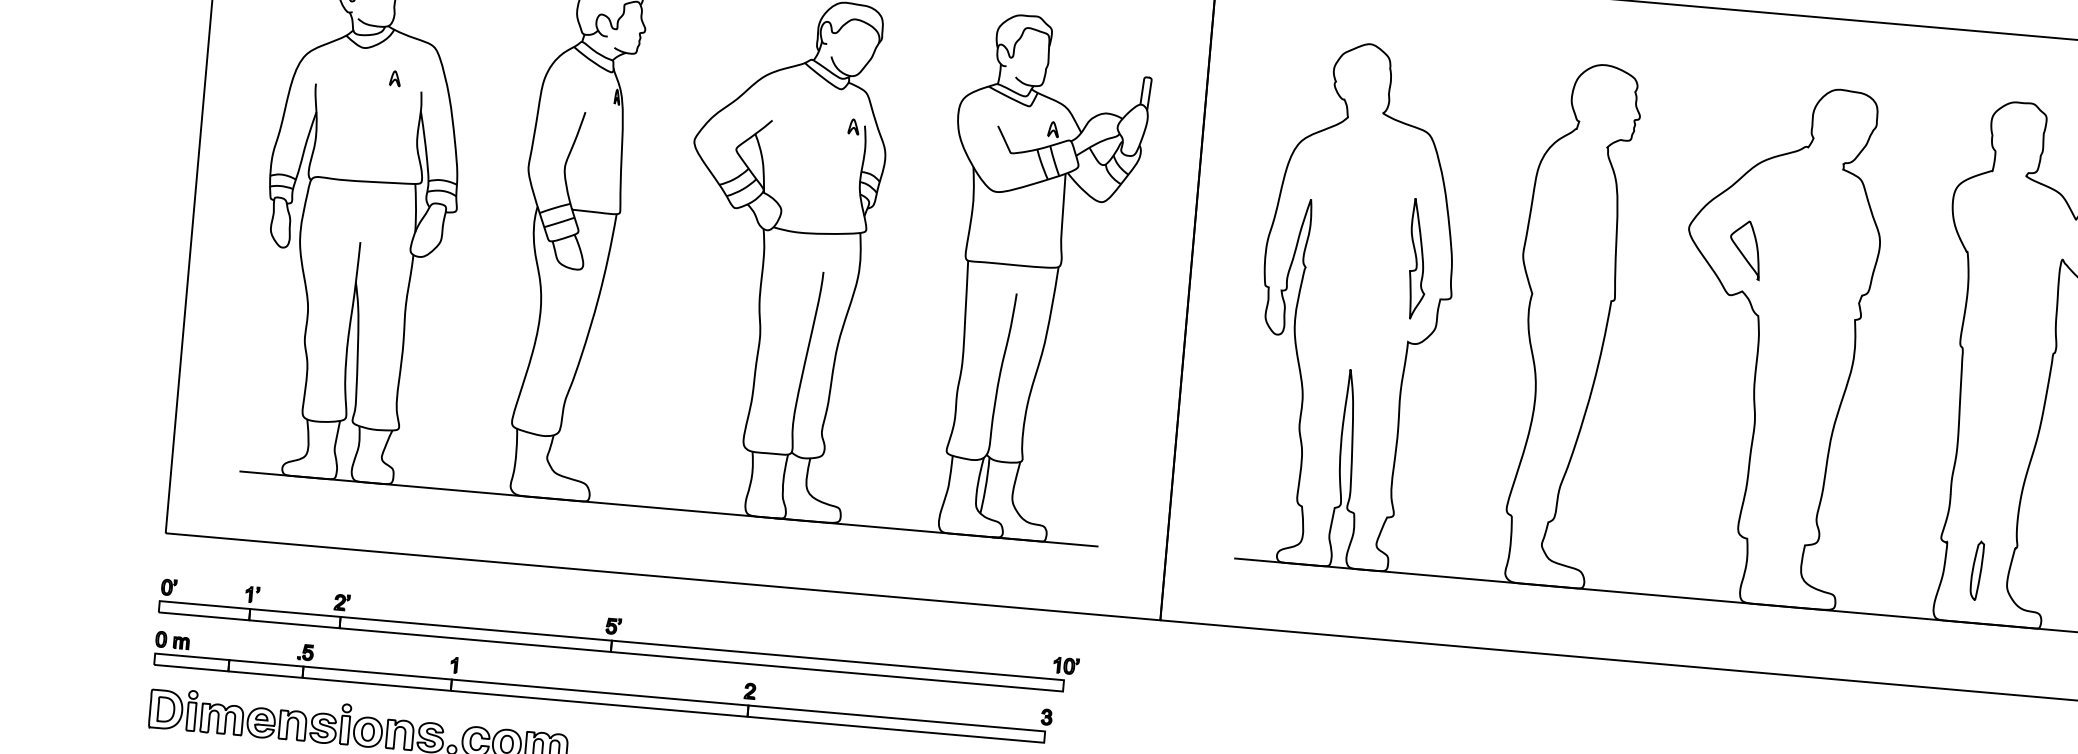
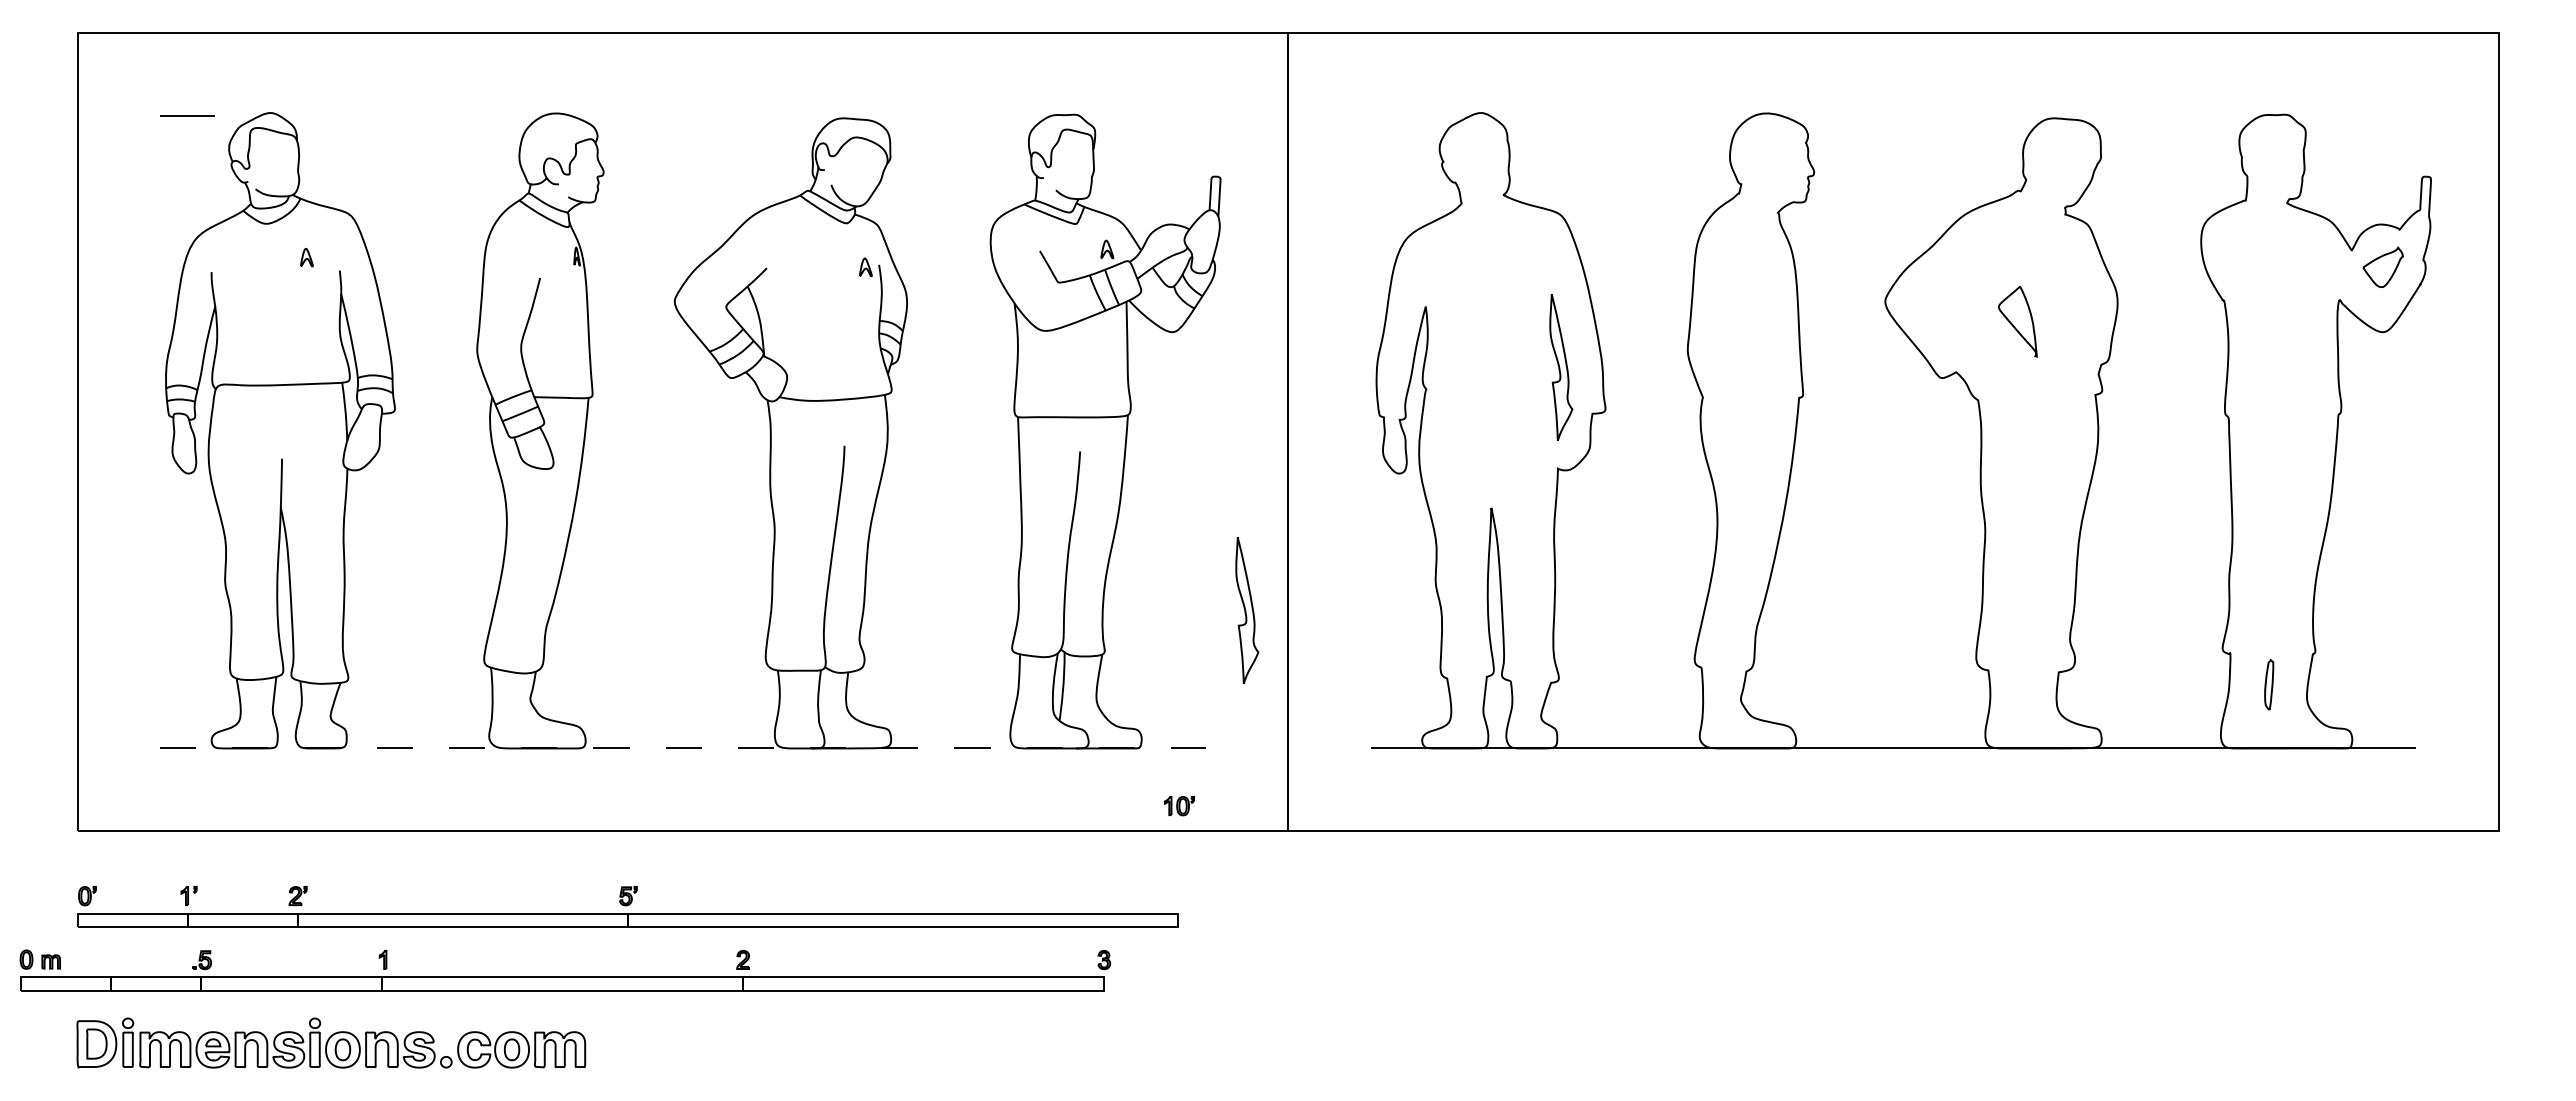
part: (1745, 249) -> (2017, 321), moved
part: (1142, 436) -> (1247, 610), added
line: (668, 509) -> (682, 748), solid -> dashed
part: (1976, 570) -> (2268, 684), size x0.7
part: (1066, 666) -> (1179, 806), moved
part: (603, 687) -> (565, 970), moved

